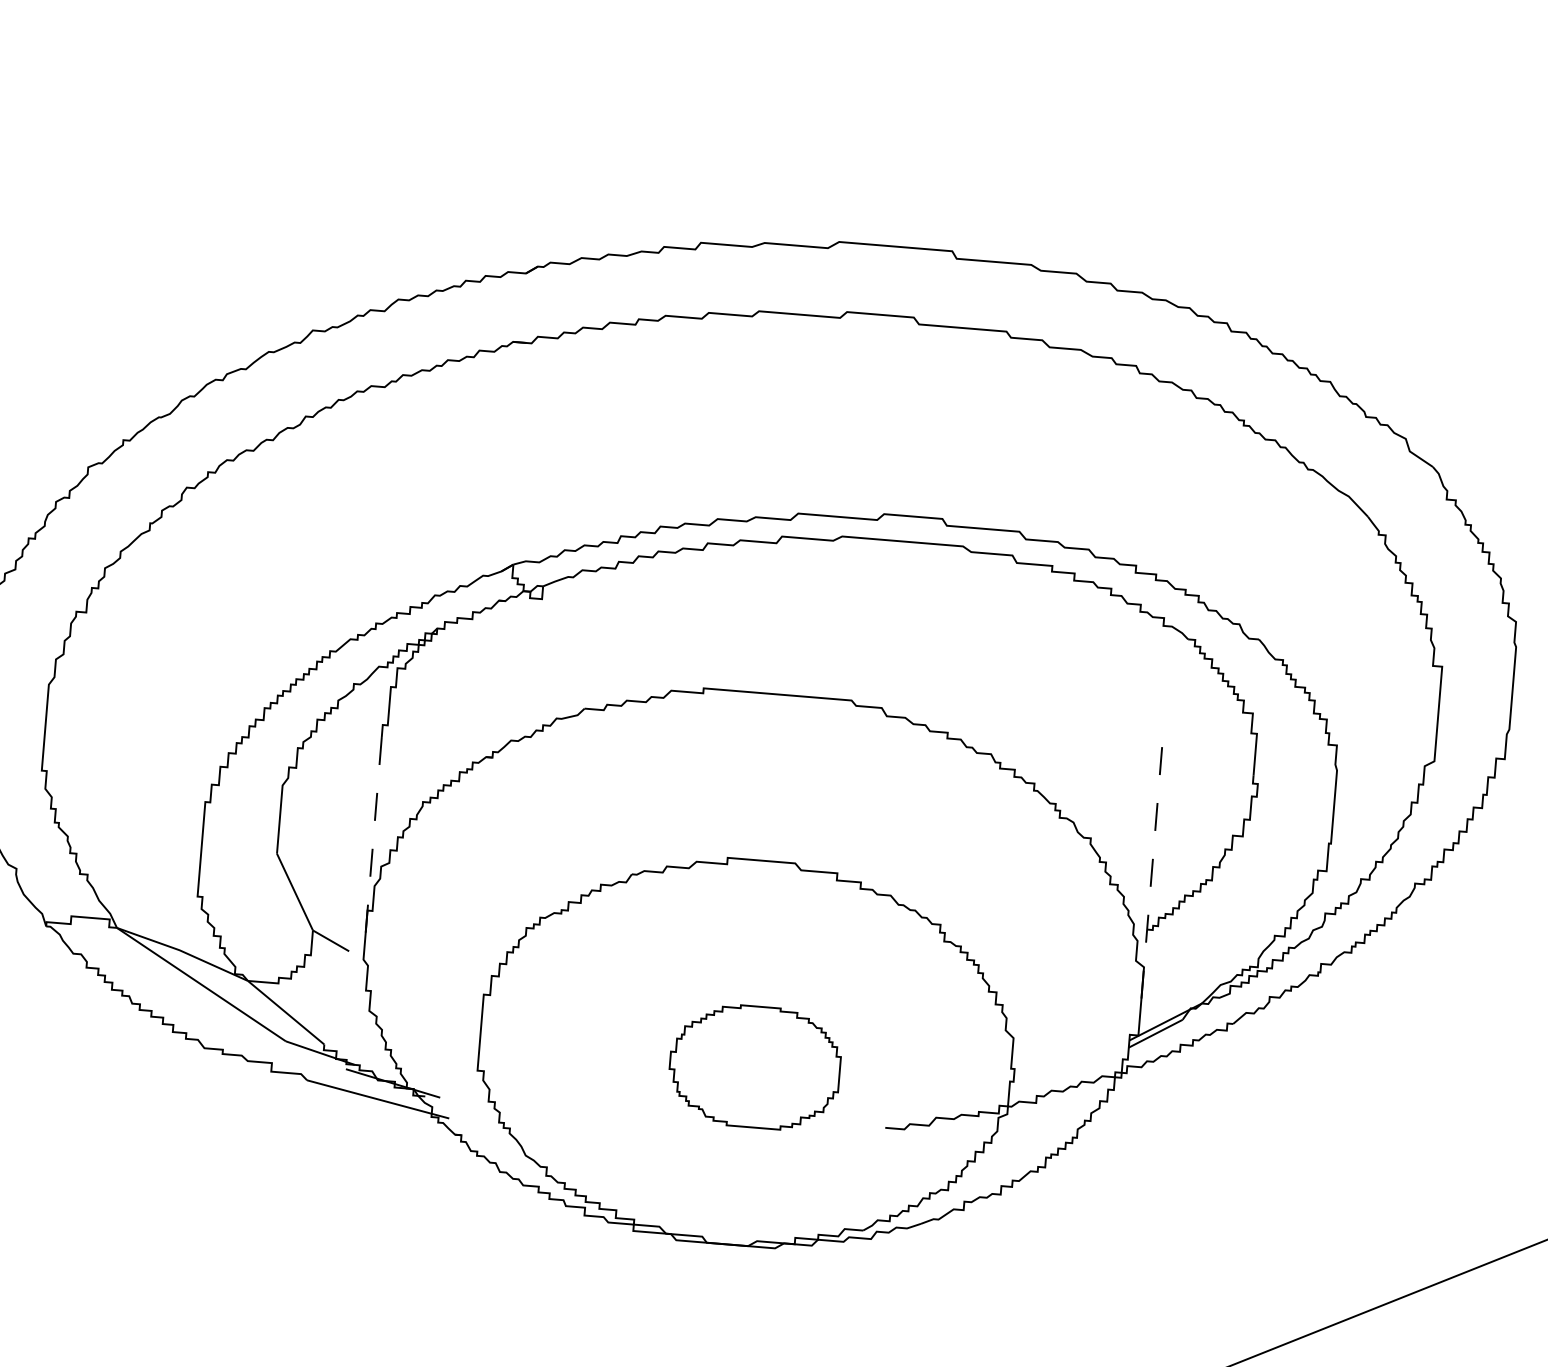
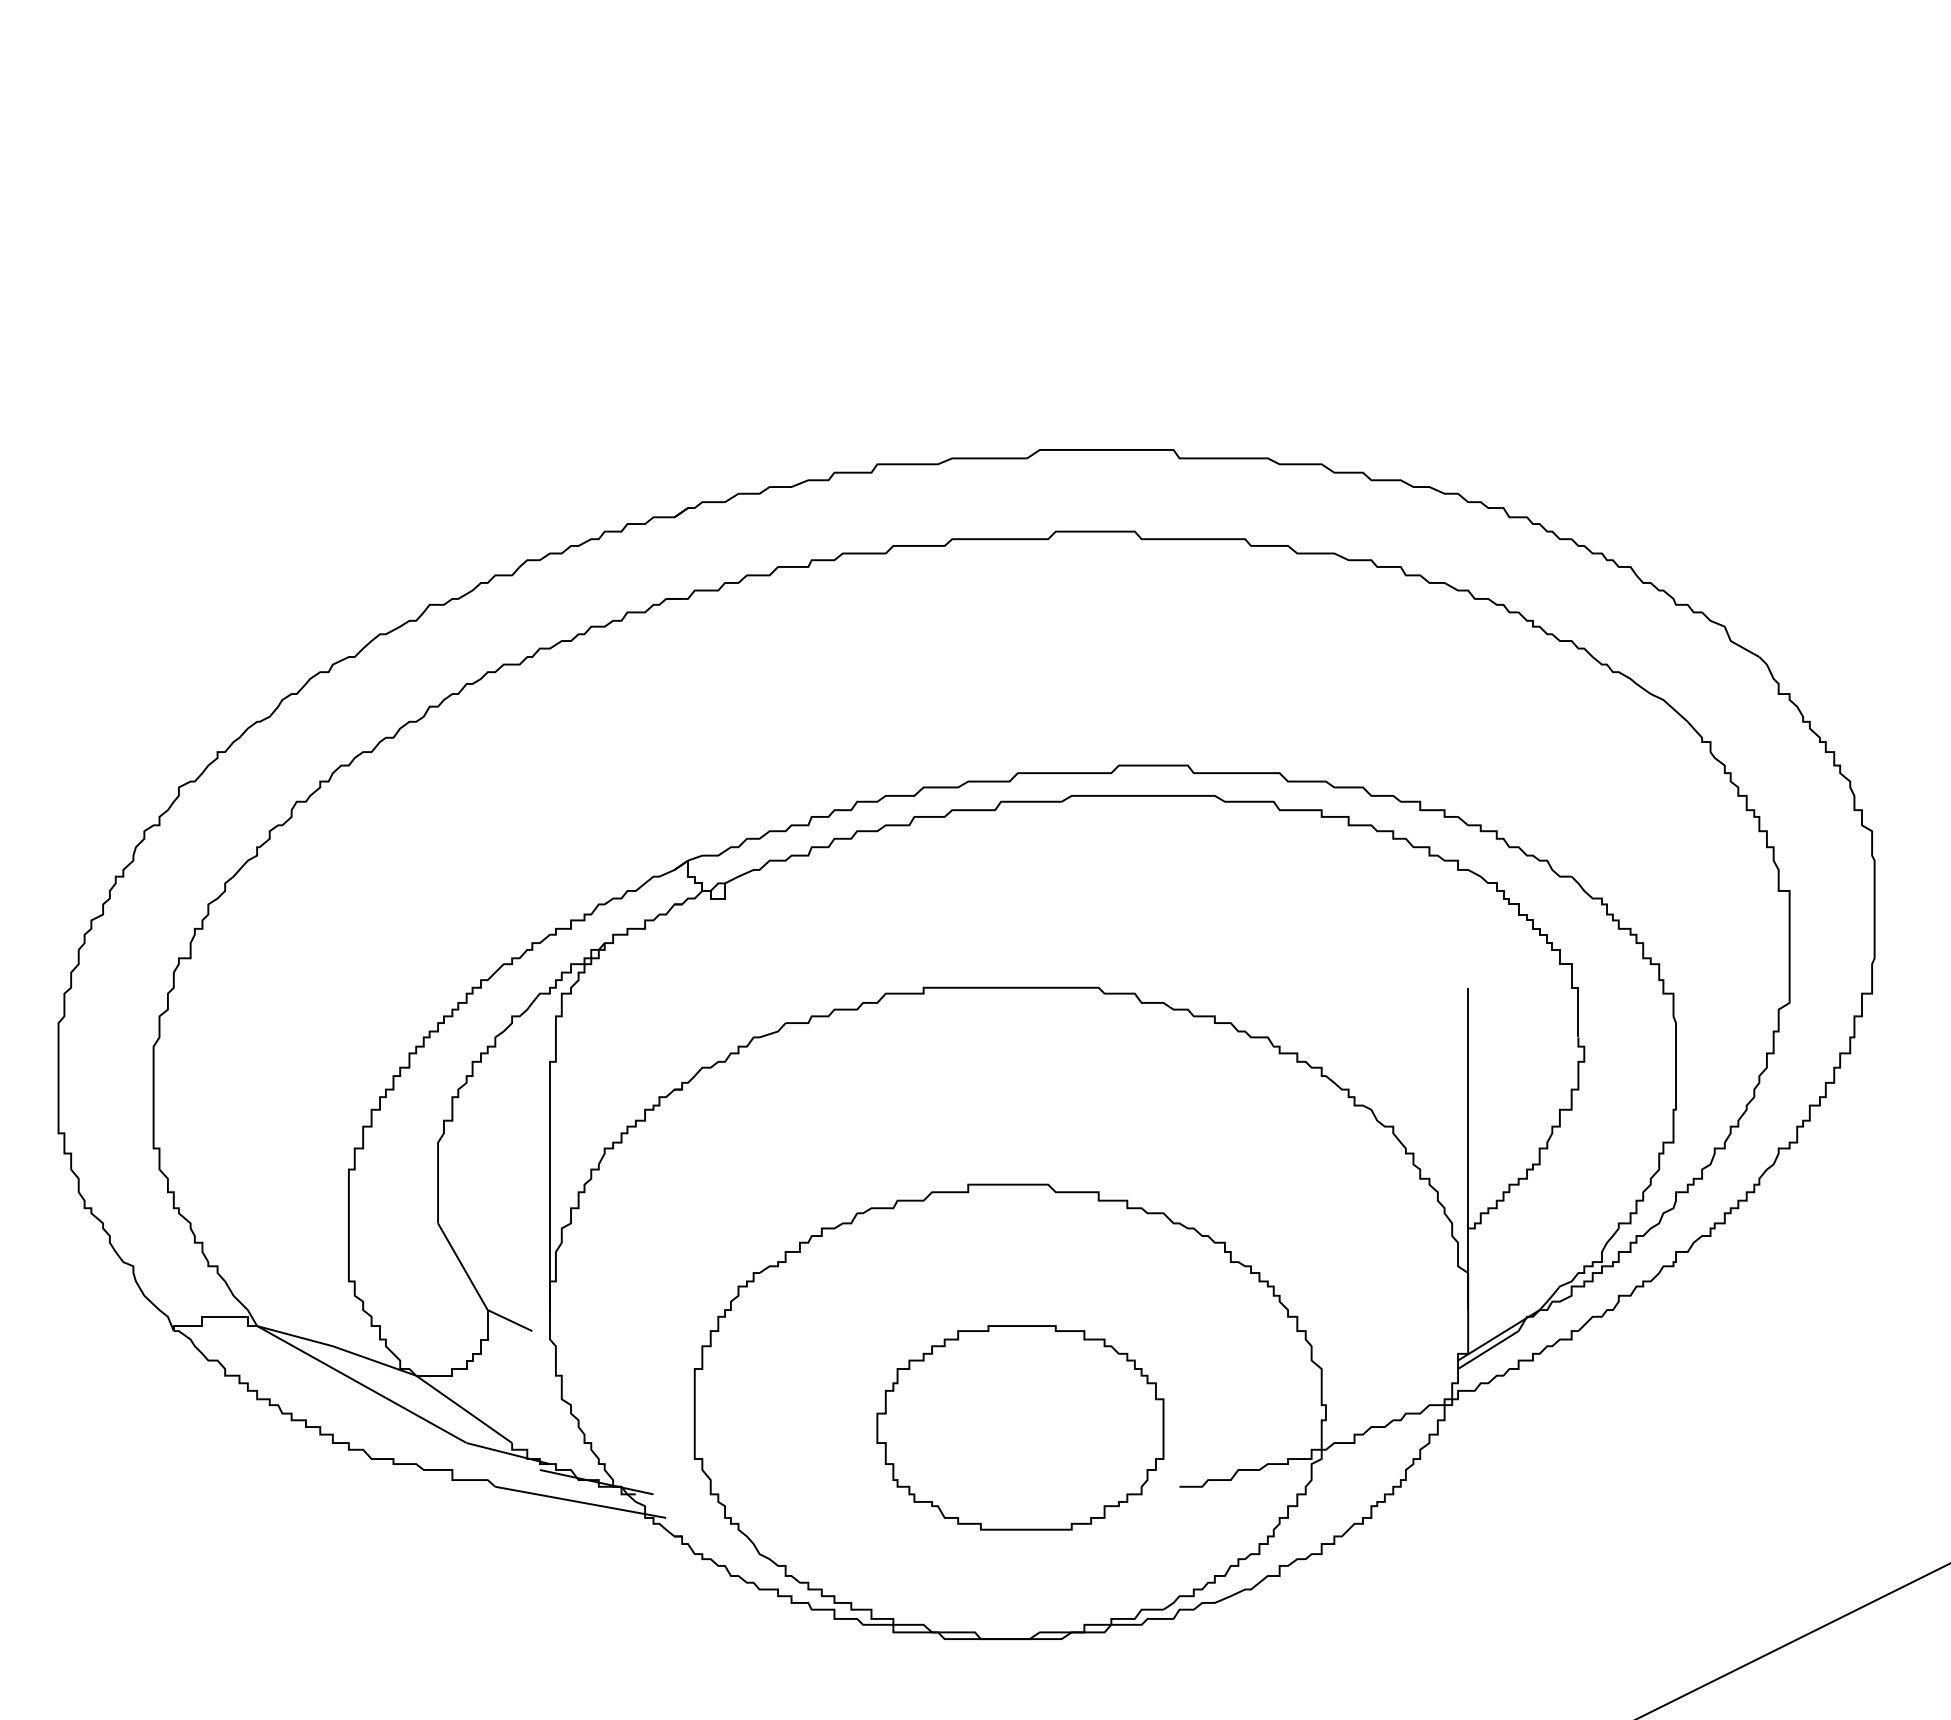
line: (373, 836) -> (549, 1193), dashed -> solid
line: (1152, 862) -> (1468, 1148), dashed -> solid
part: (755, 1066) -> (1020, 1427), size x1.43

